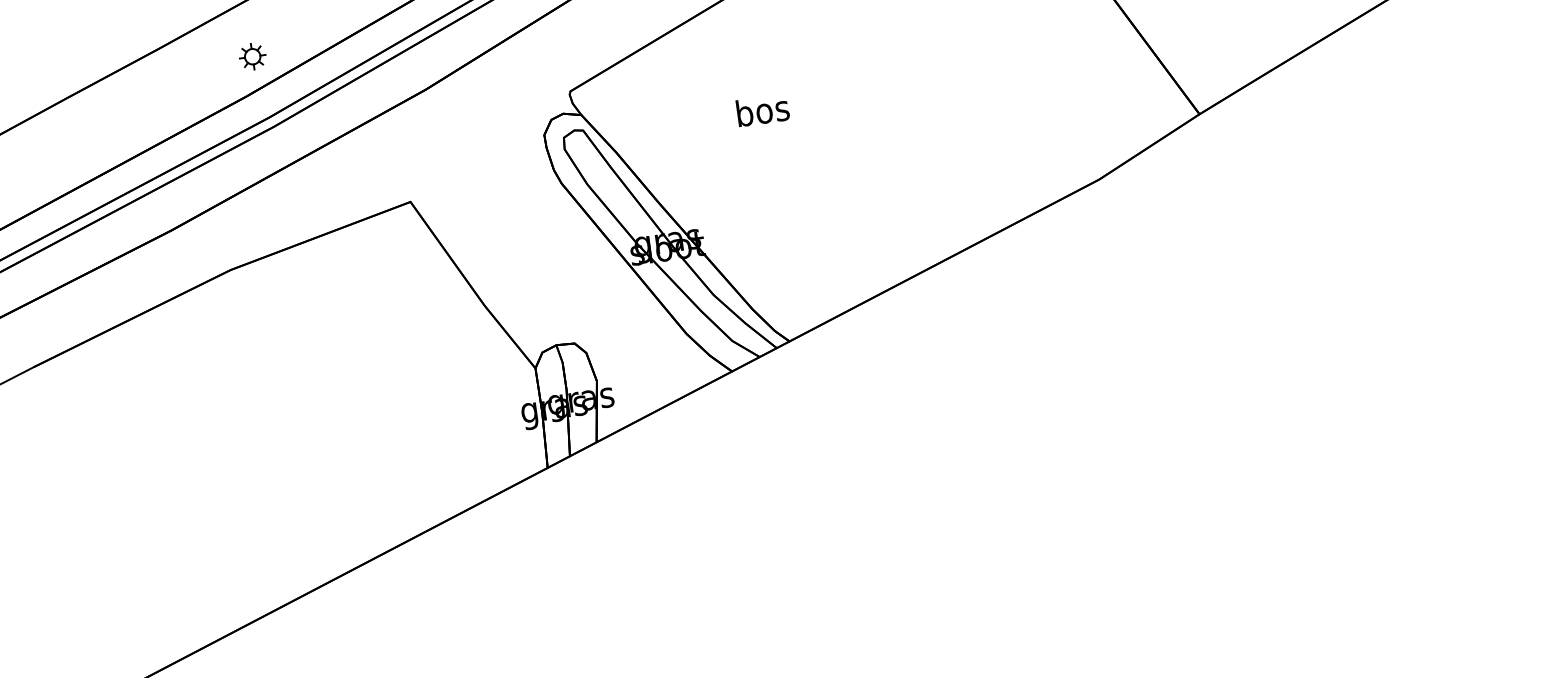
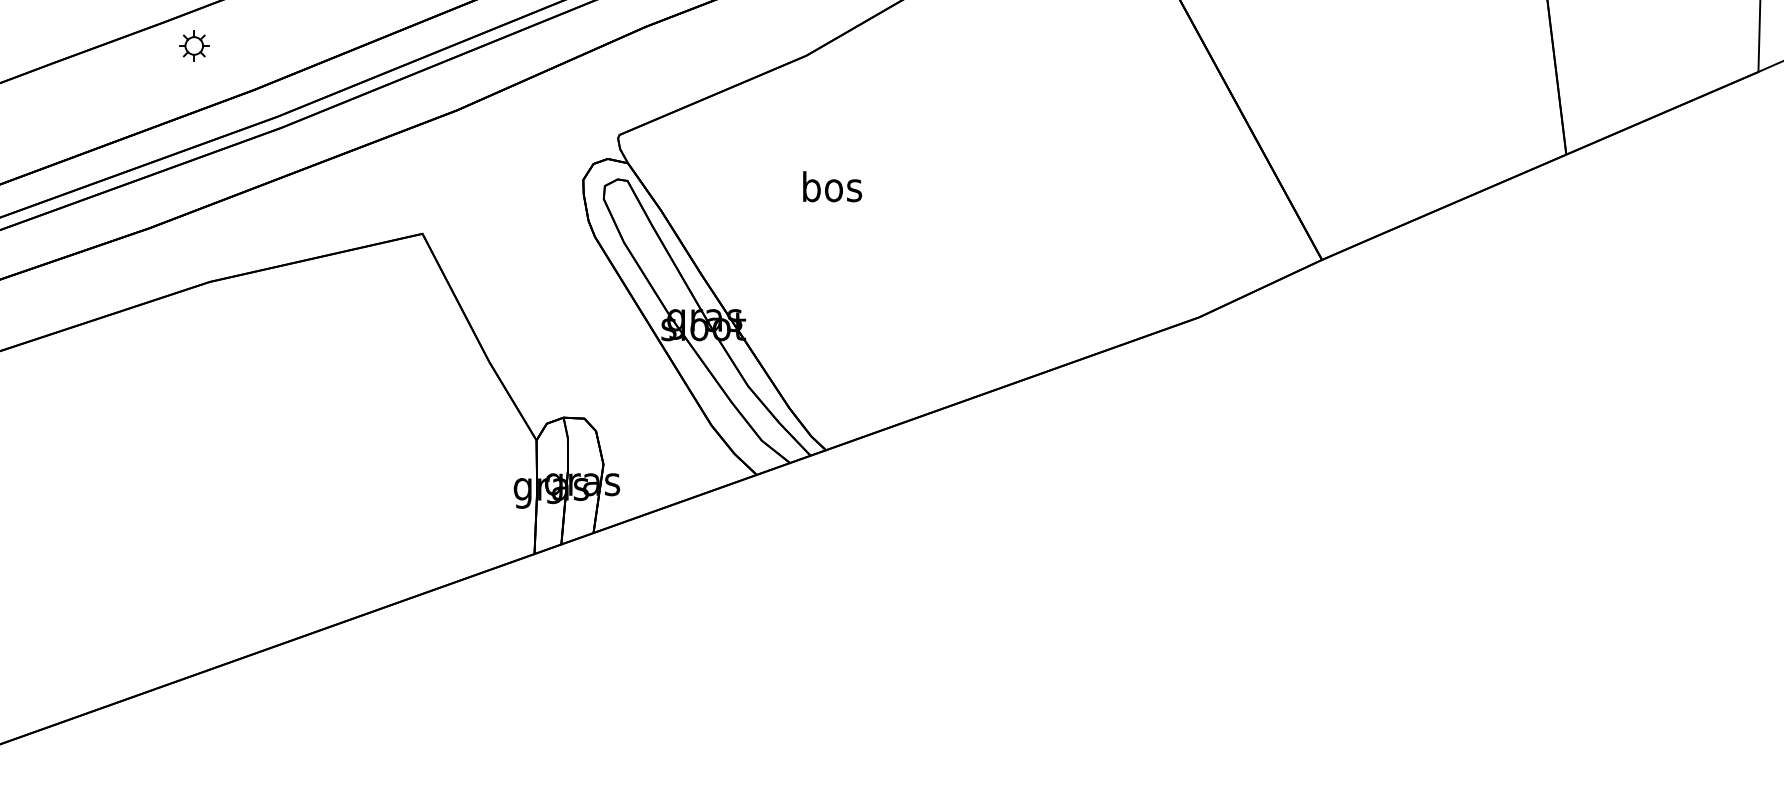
part: (252, 56) -> (194, 45), moved

